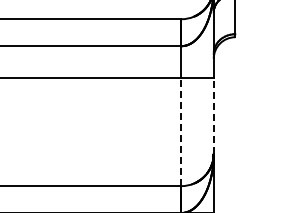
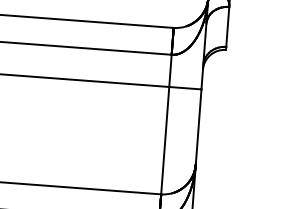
line: (213, 116) -> (198, 127), dashed -> solid
line: (181, 132) -> (165, 140), dashed -> solid

